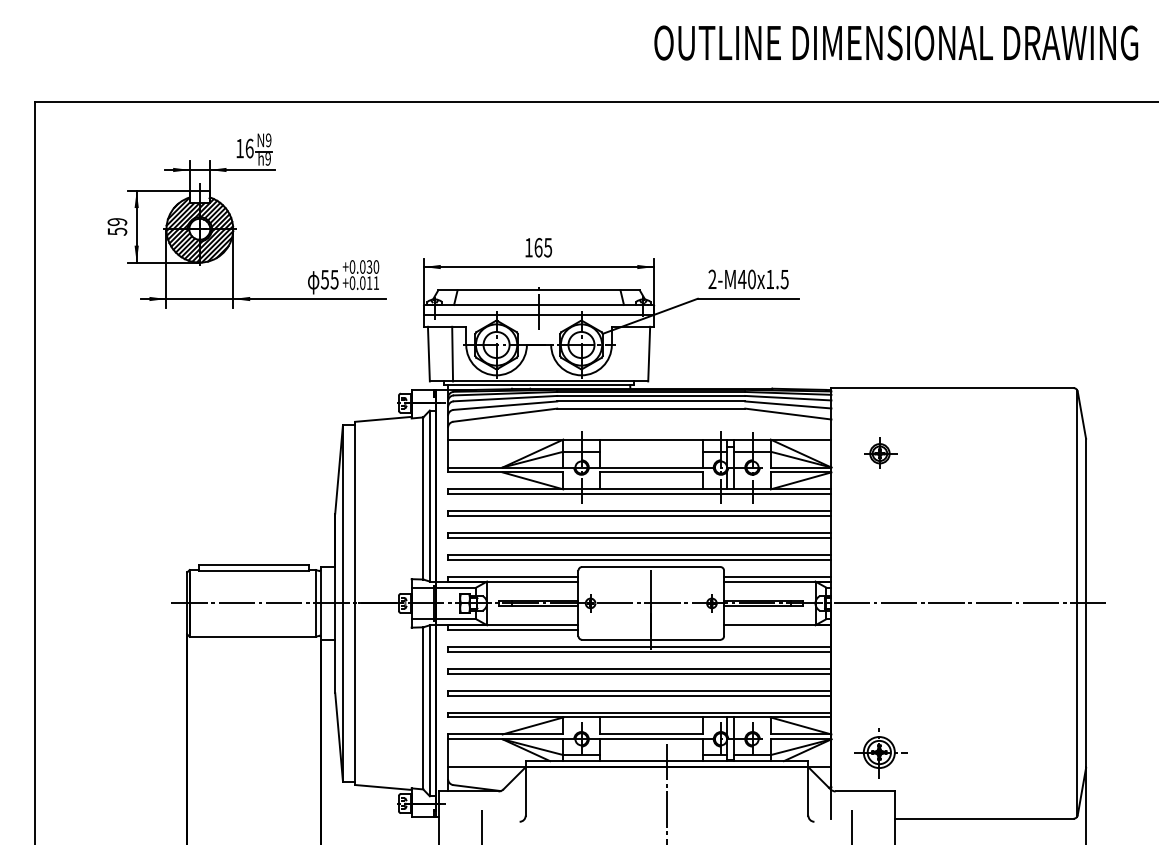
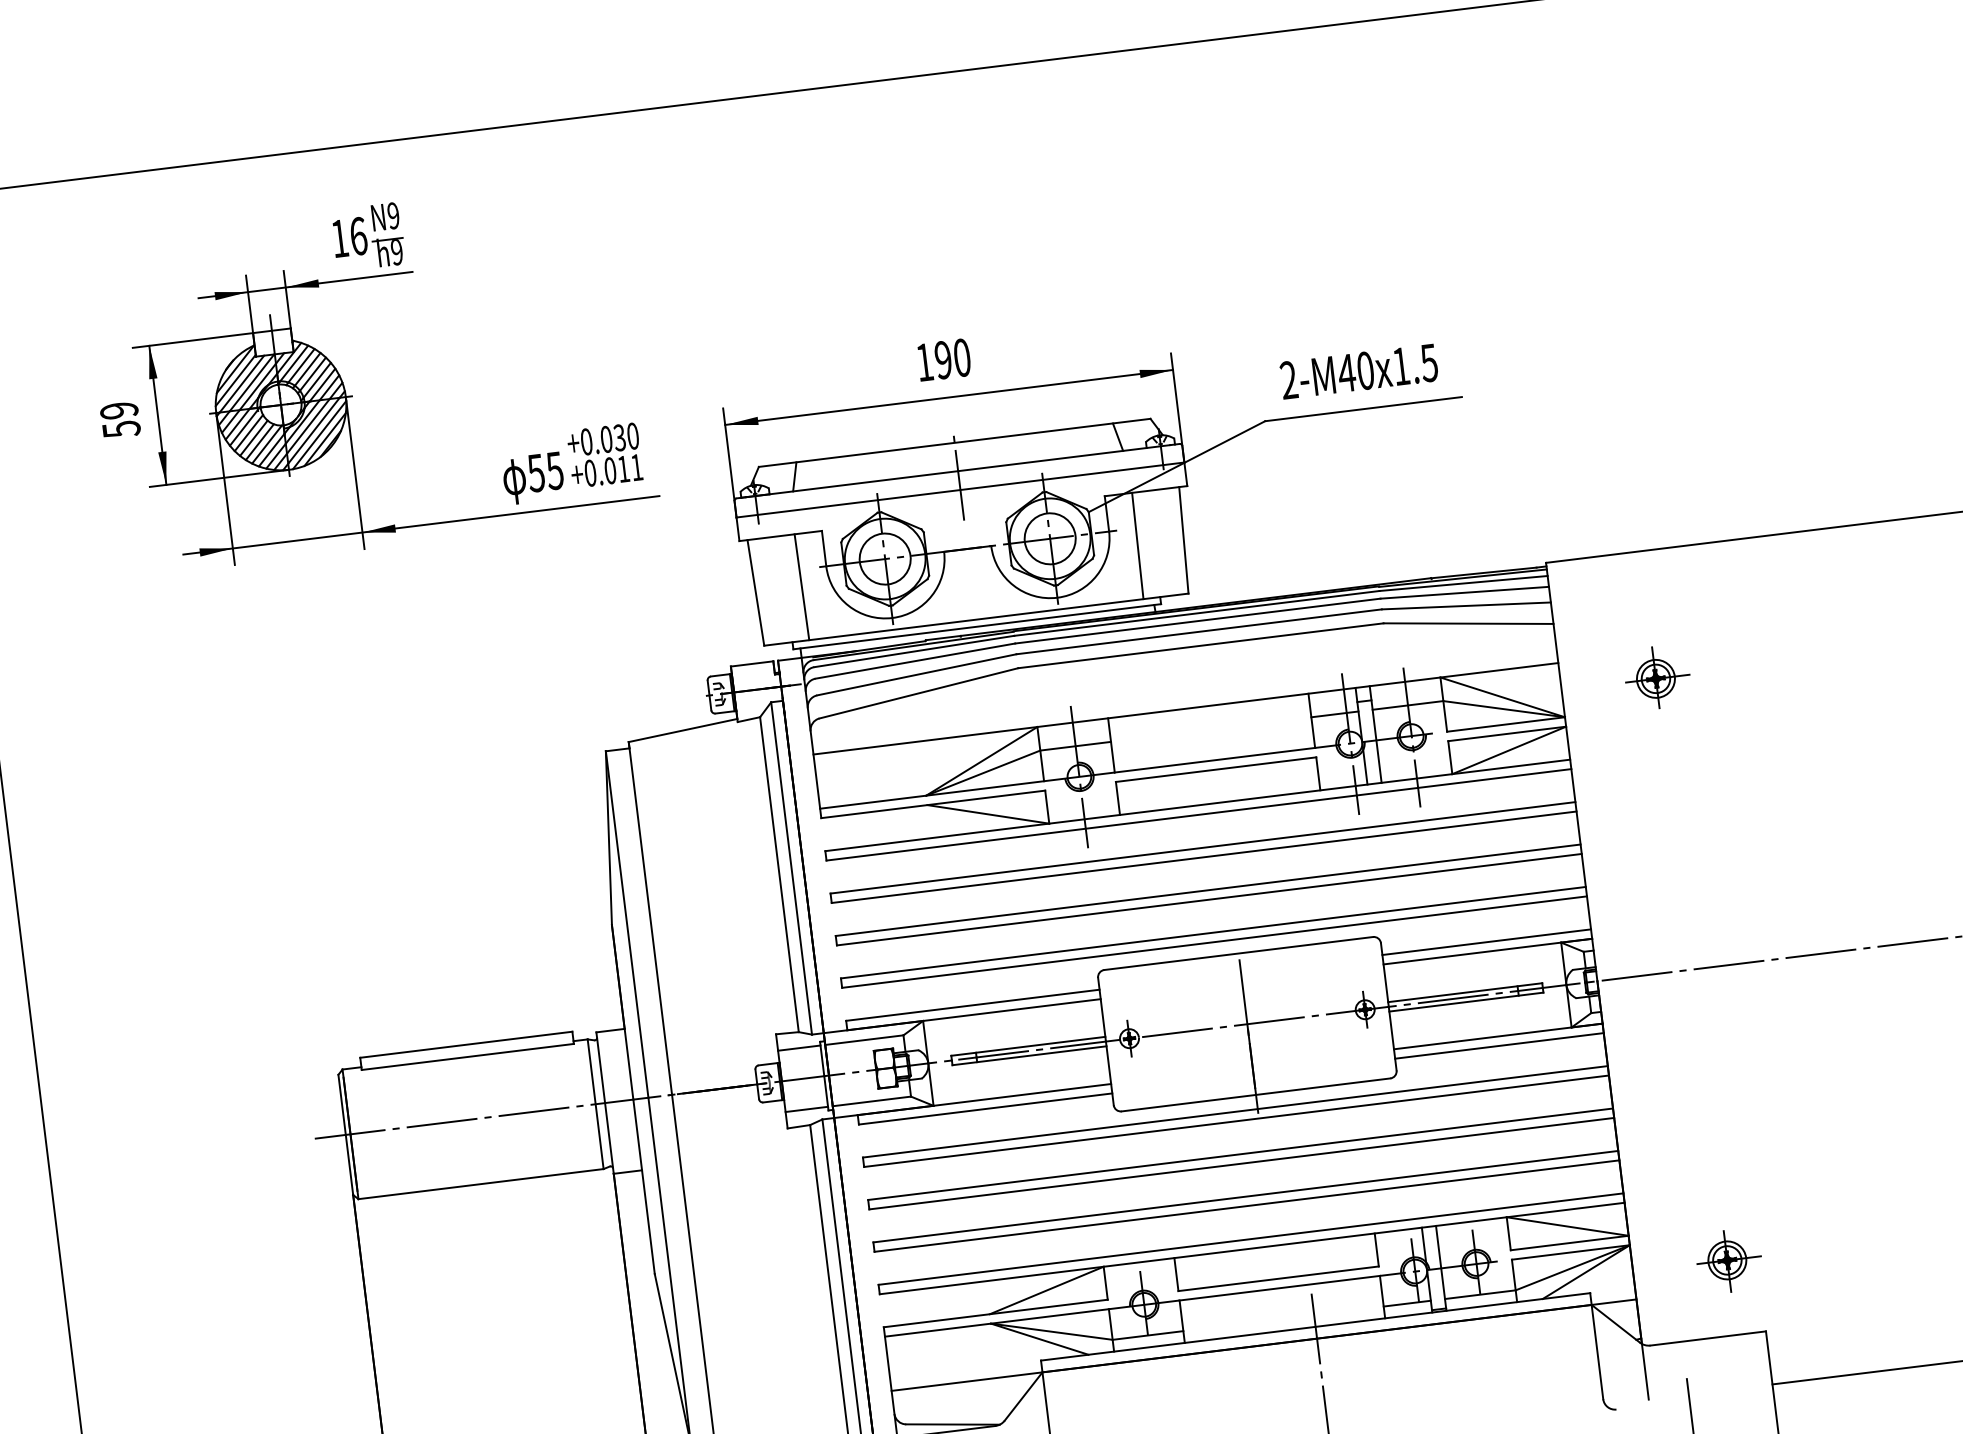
text: (543, 247) -> (953, 358), 165 -> 190
line: (625, 353) -> (1137, 544), added
line: (777, 630) -> (1499, 1046), added
part: (880, 753) -> (1728, 1261), size x0.62

